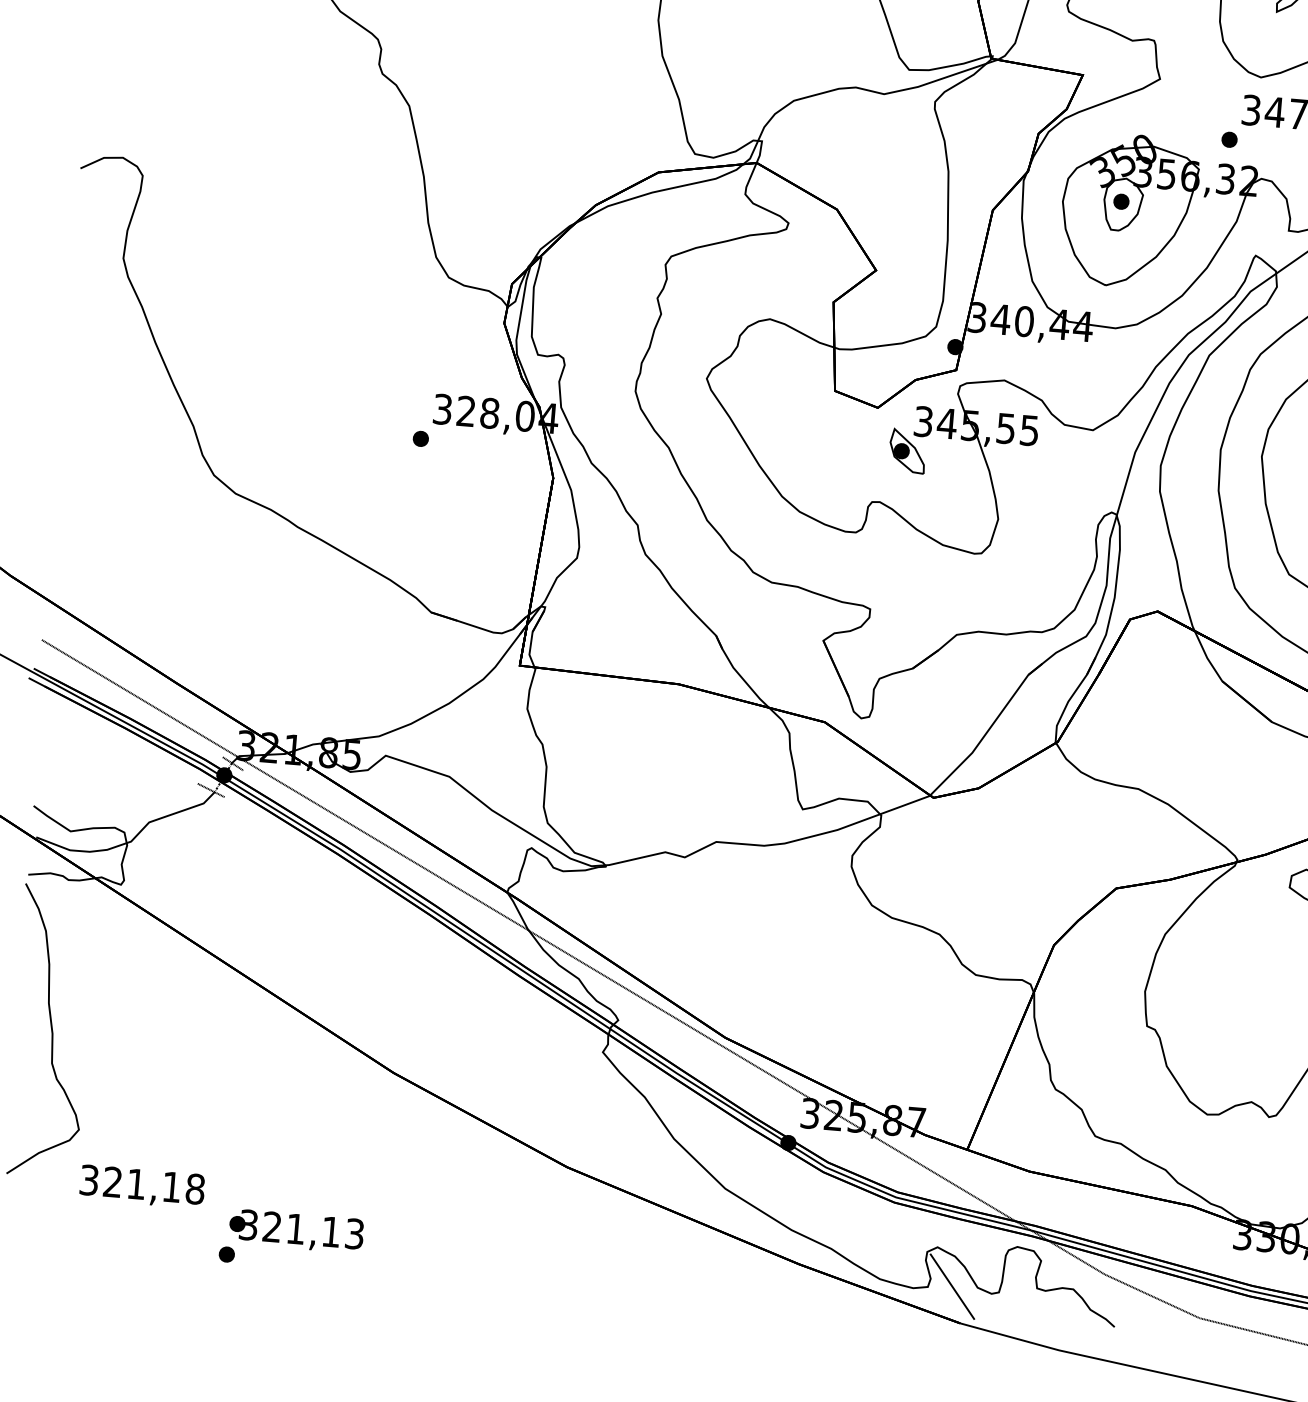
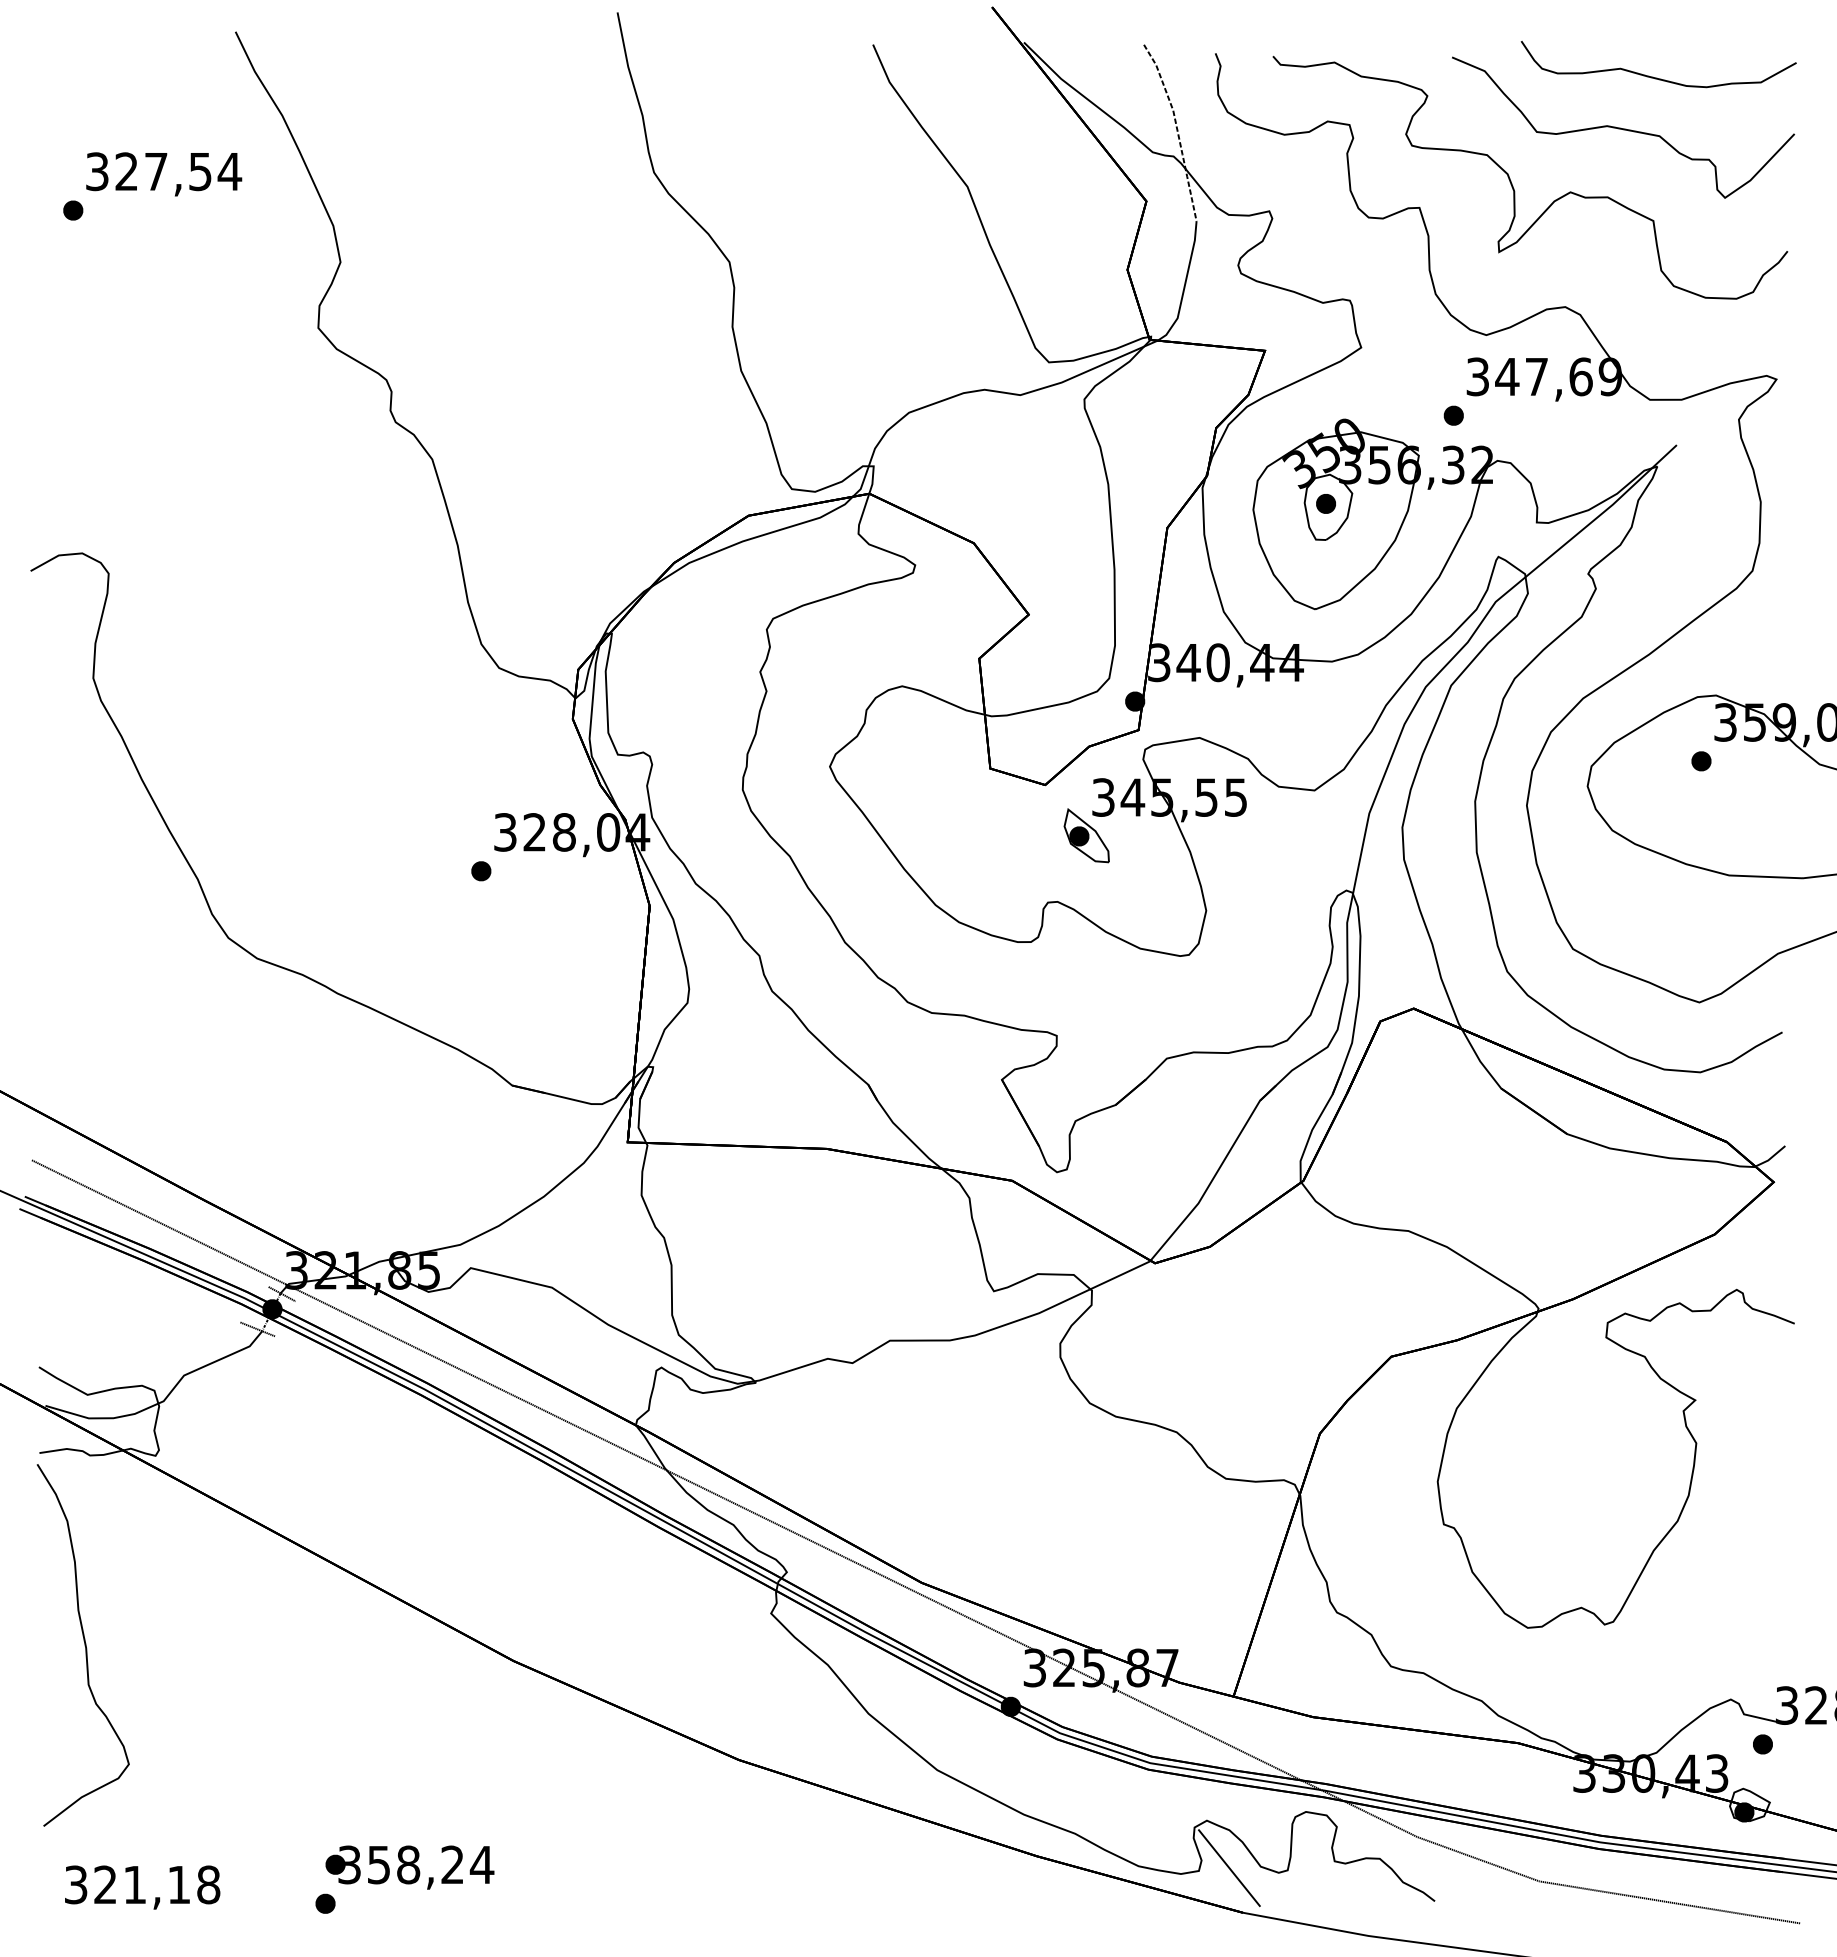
text: (142, 1186) -> (142, 1887), moved
text: (313, 1230) -> (430, 1864), 321,13 -> 358,24

